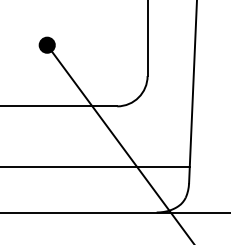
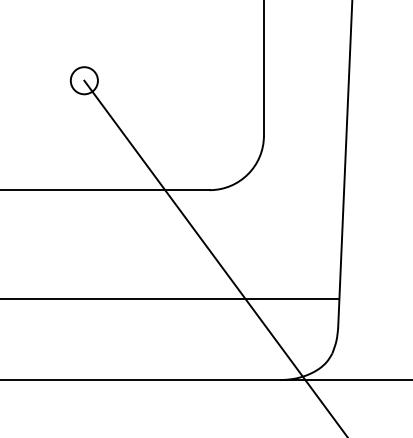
fill: (46, 44) -> (83, 79), removed

